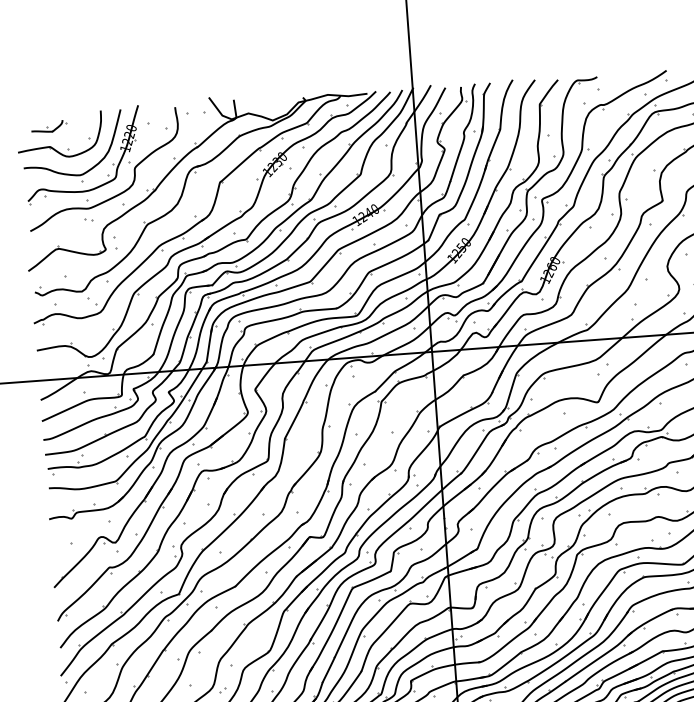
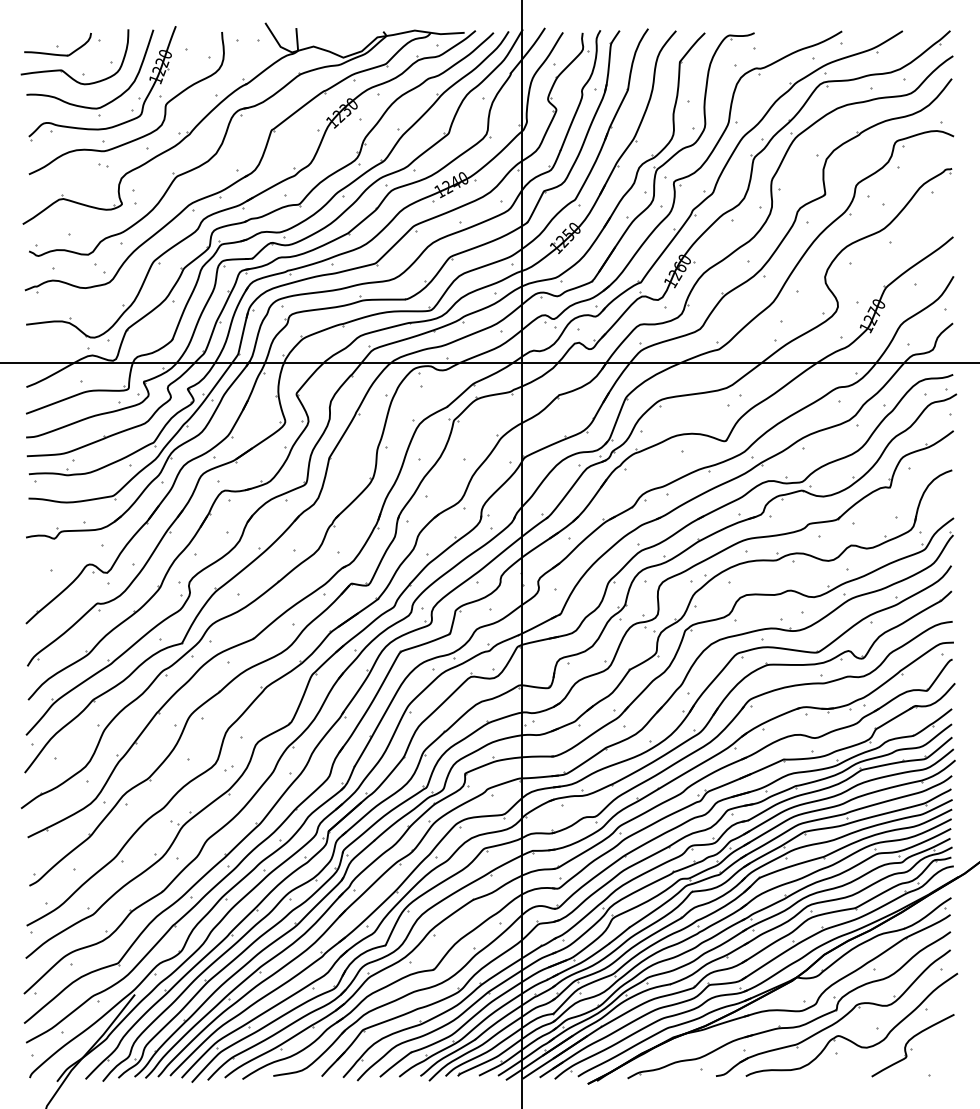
part: (49, 126) -> (62, 44), size x1.67

